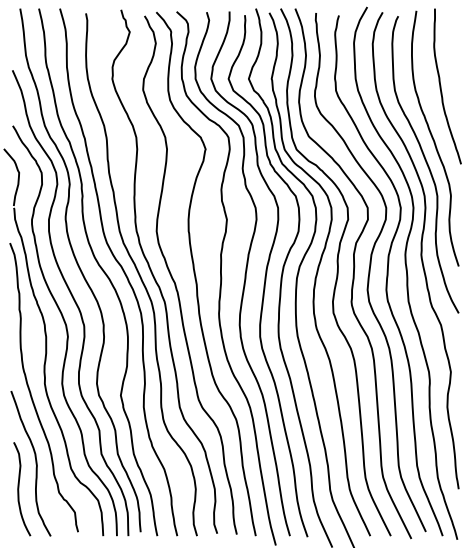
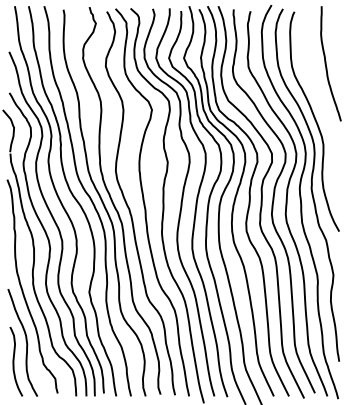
curve: (434, 139) -> (321, 103), removed

